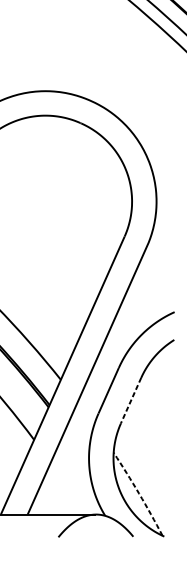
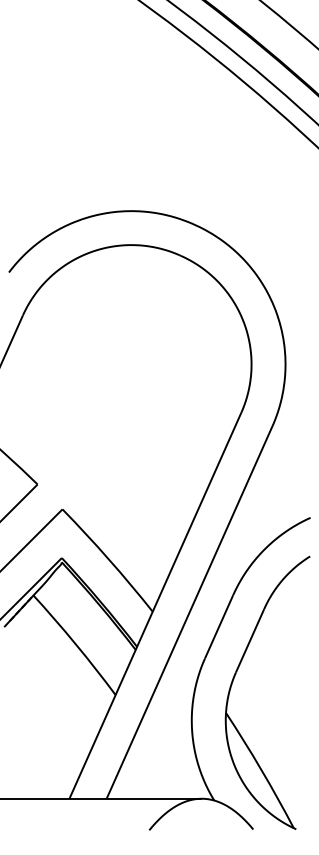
line: (131, 400) -> (250, 640), dashed -> solid
arc: (139, 493) -> (261, 769), dashed -> solid

